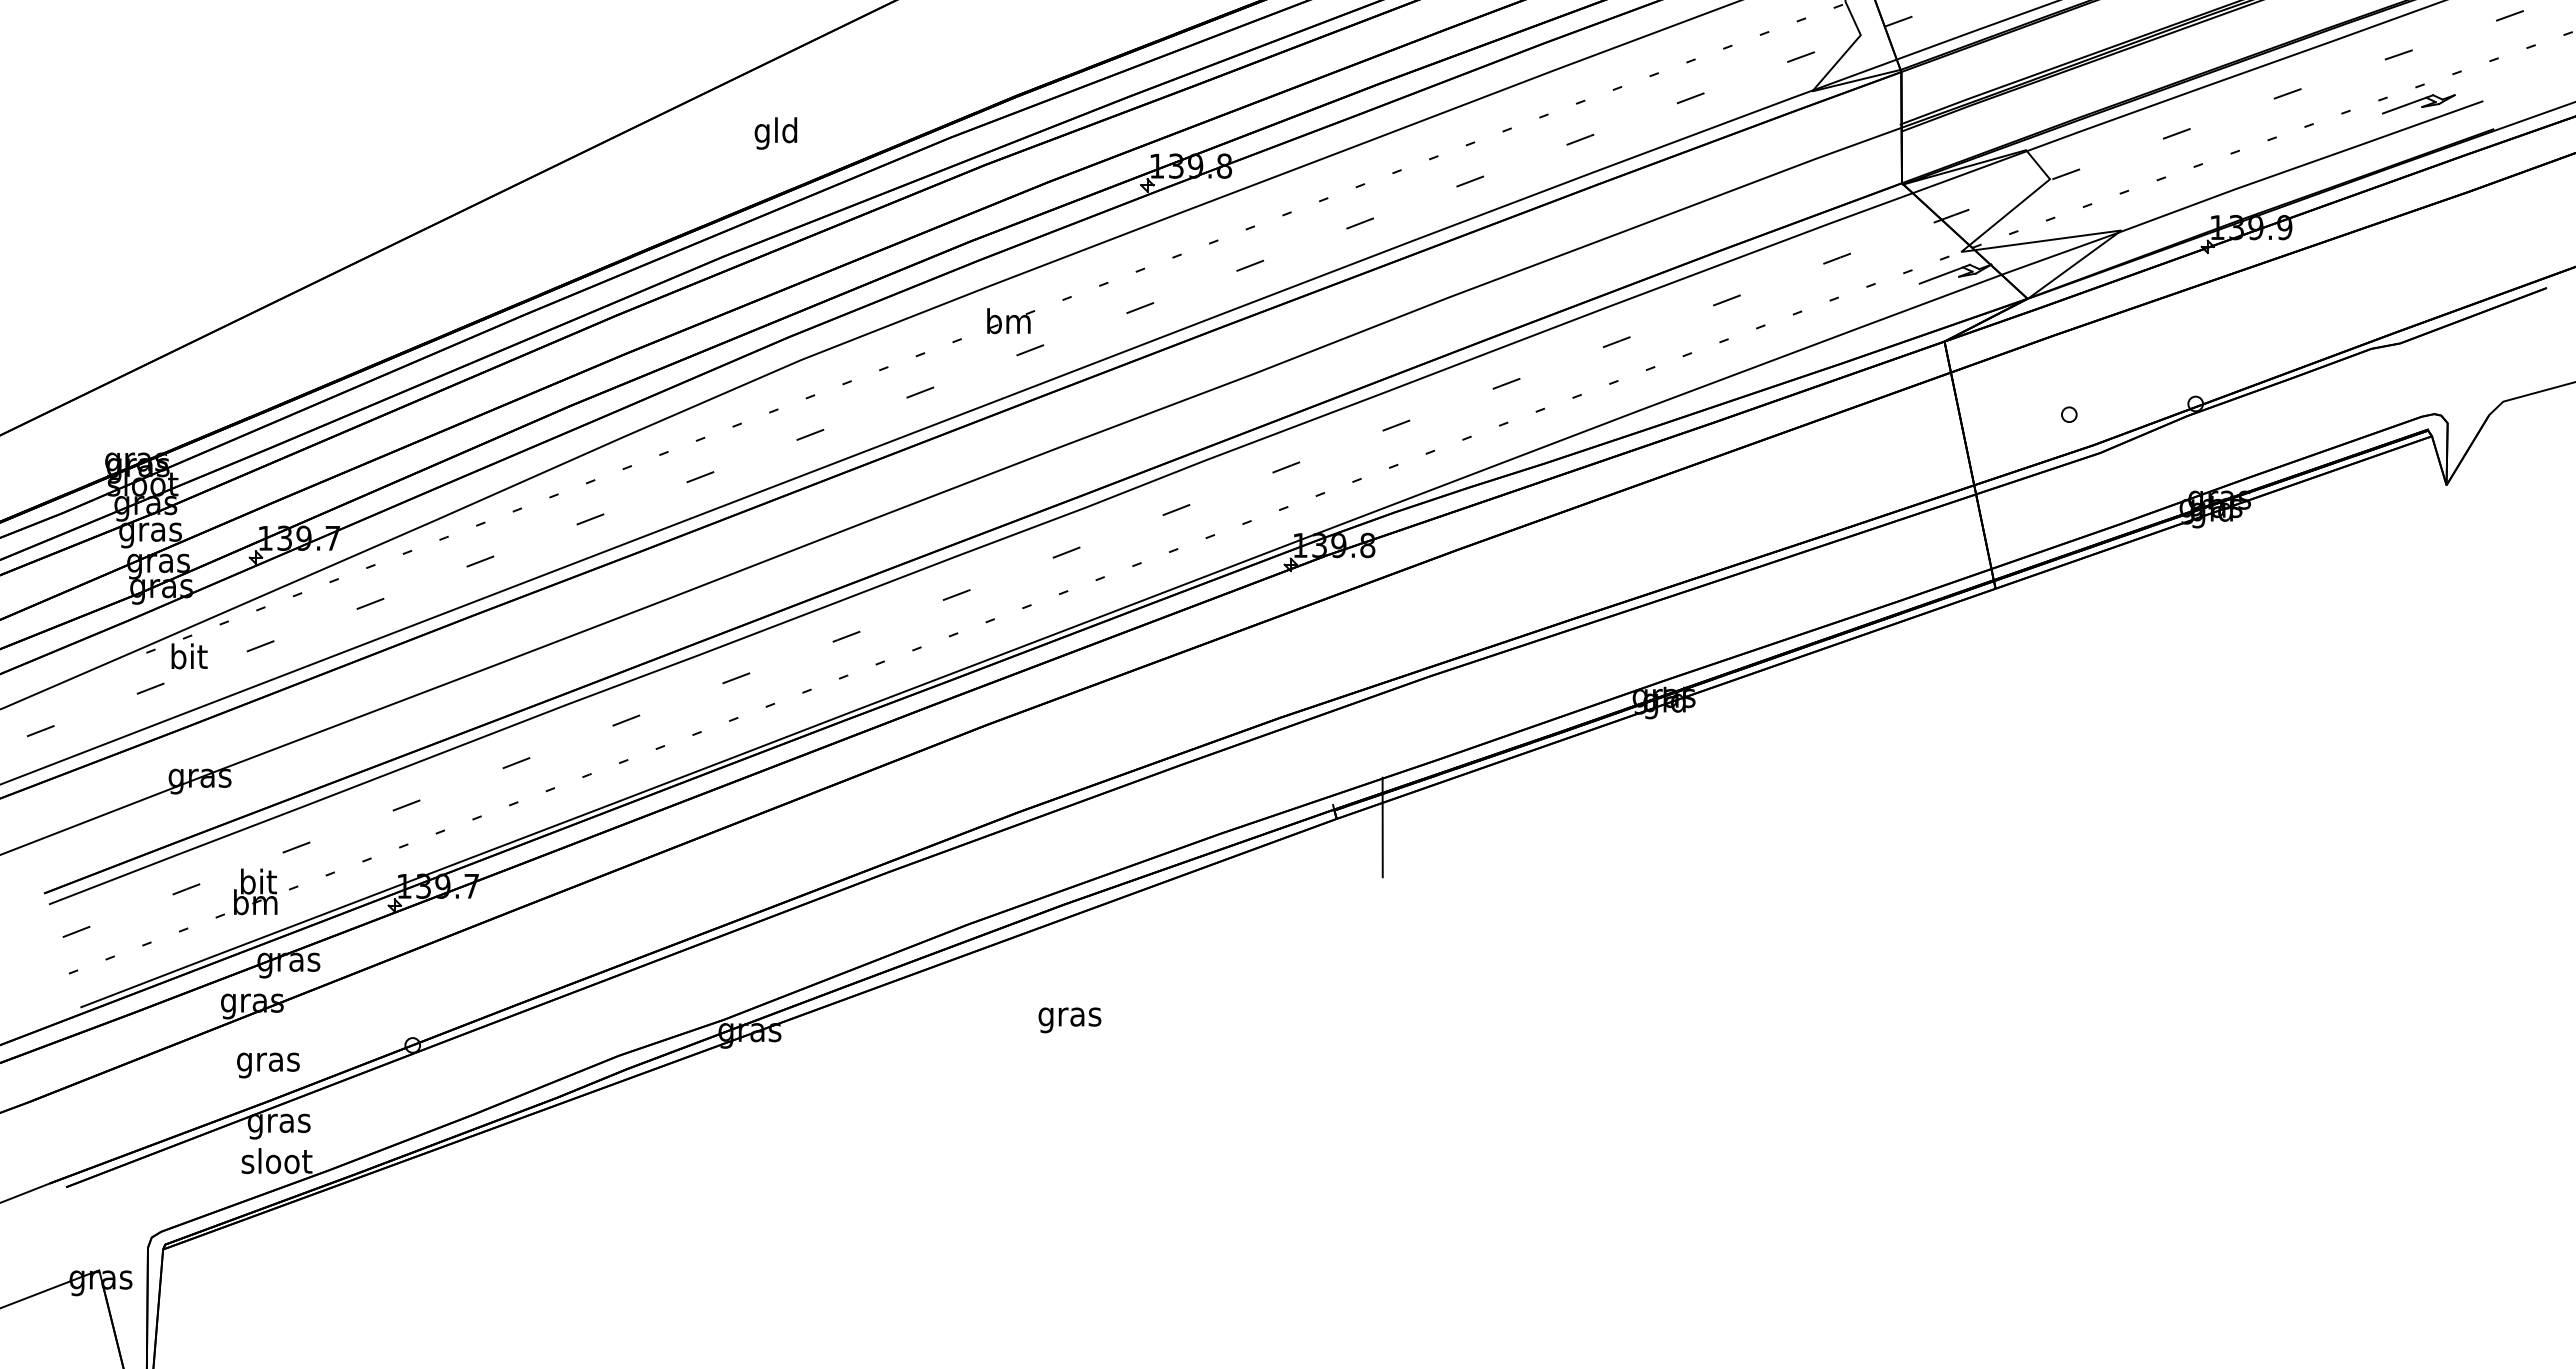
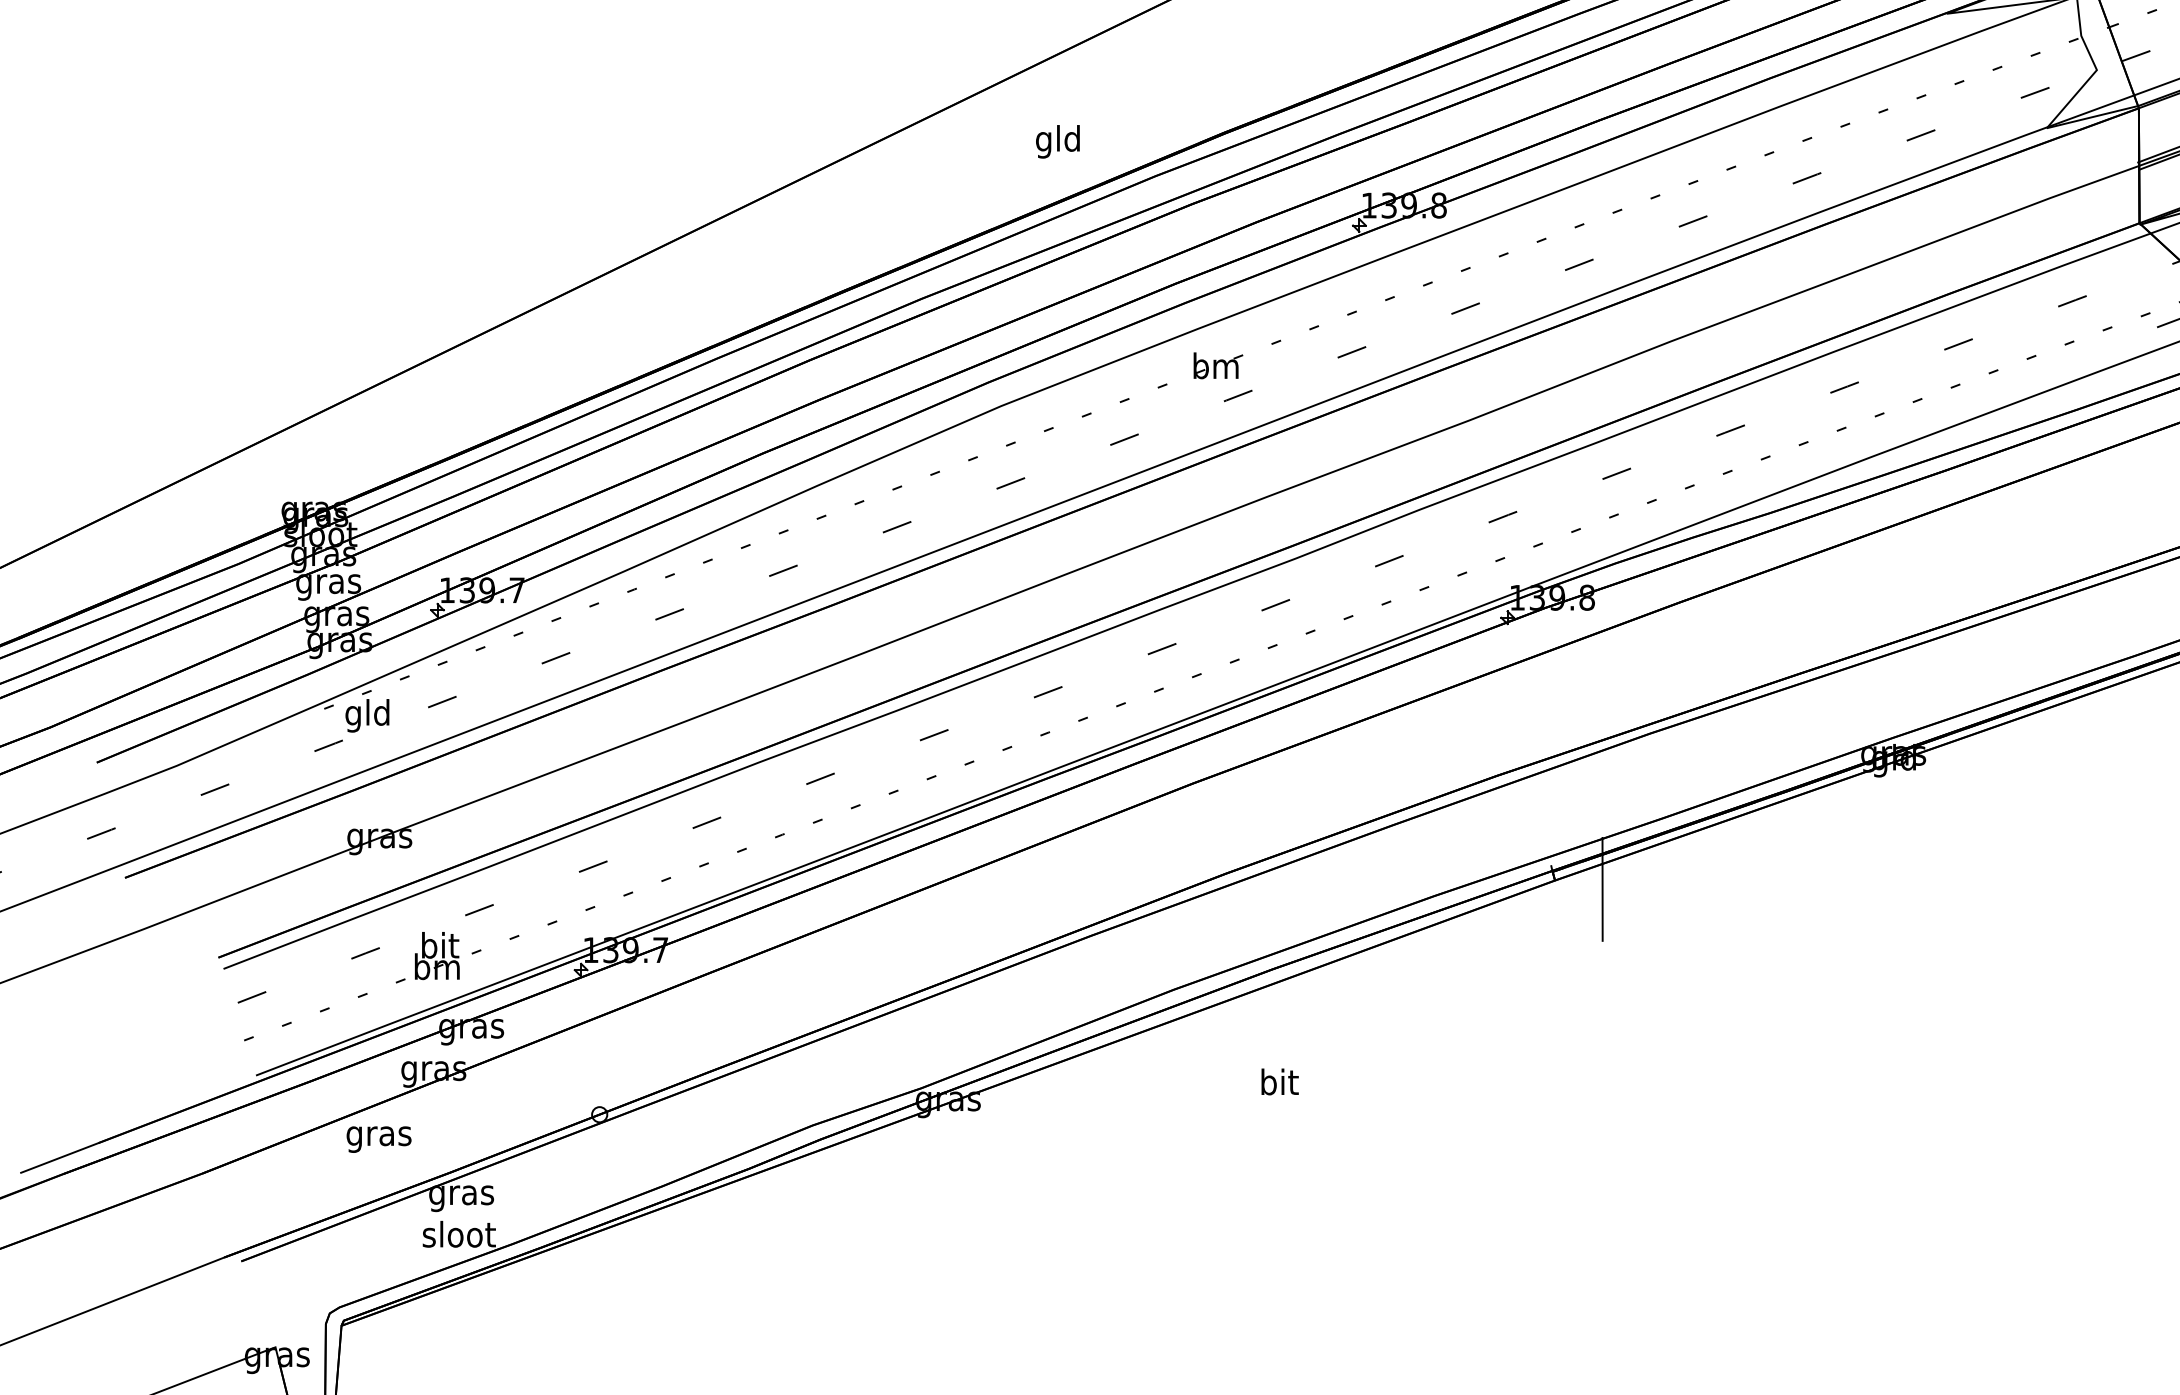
text: (775, 133) -> (1057, 141), moved
text: (188, 659) -> (367, 715), bit -> gld
text: (1069, 1016) -> (1278, 1084), gras -> bit
text: (268, 1065) -> (379, 1139), moved

